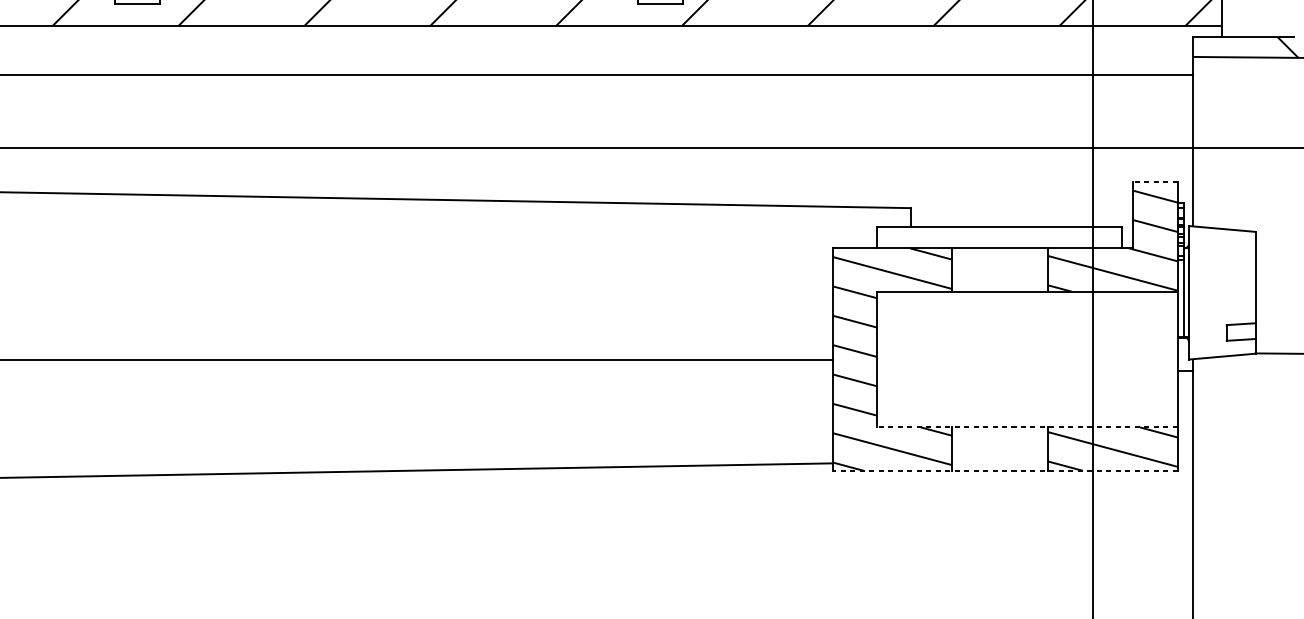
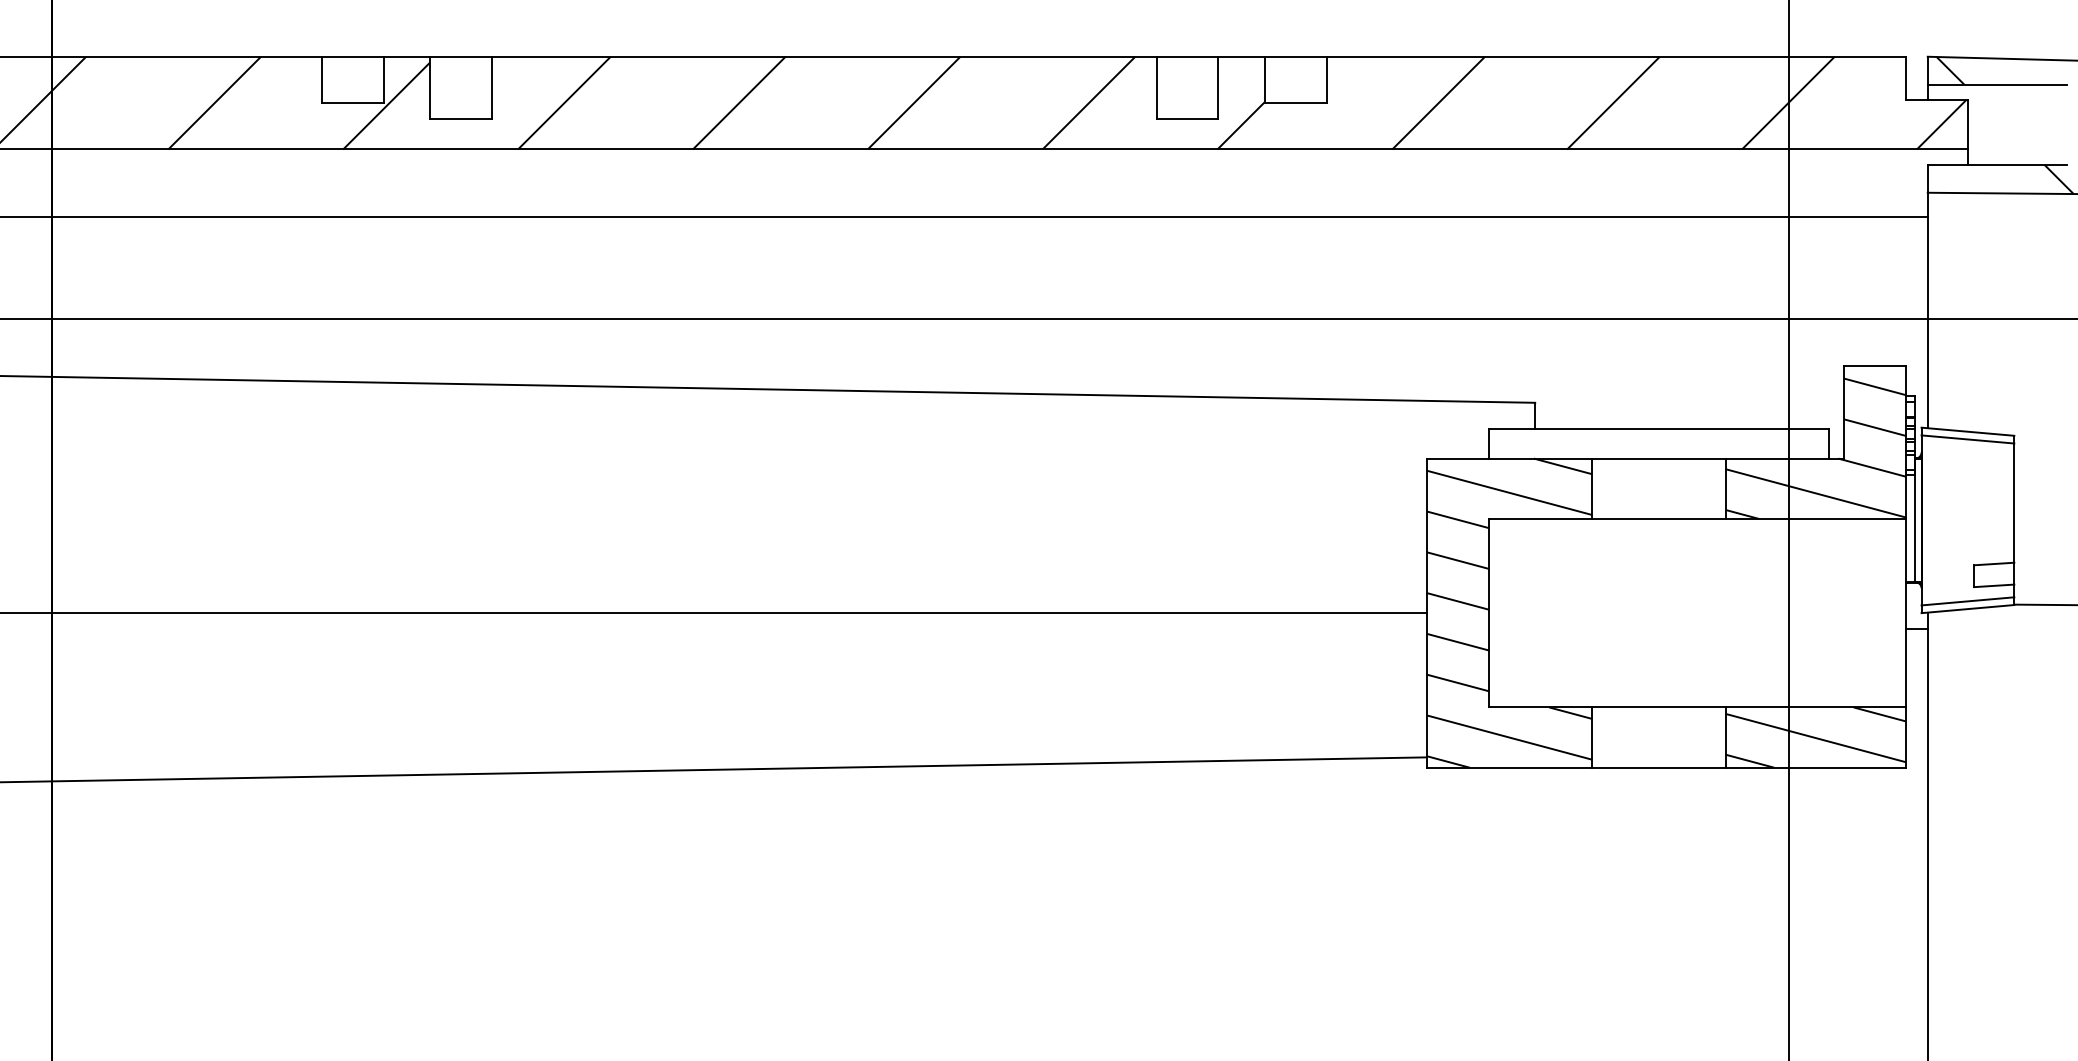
line: (1155, 181) -> (1875, 365), dashed -> solid
line: (1221, 234) -> (1967, 439), added
line: (1221, 351) -> (1967, 601), added
line: (1027, 427) -> (1697, 707), dashed -> solid
line: (1005, 470) -> (1666, 767), dashed -> solid

